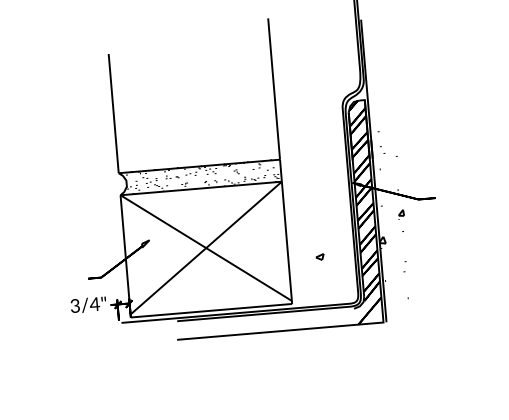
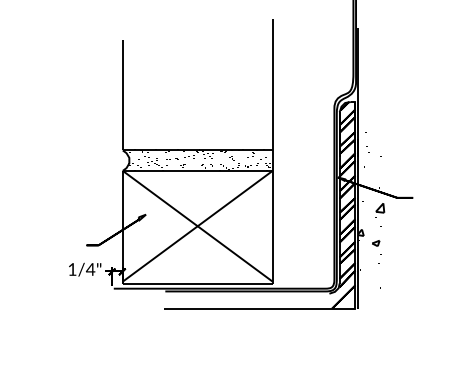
part: (401, 214) -> (380, 210), size x1.67
part: (320, 257) -> (376, 243), moved
text: (75, 305) -> (72, 269), 3/4" -> 1/4"

